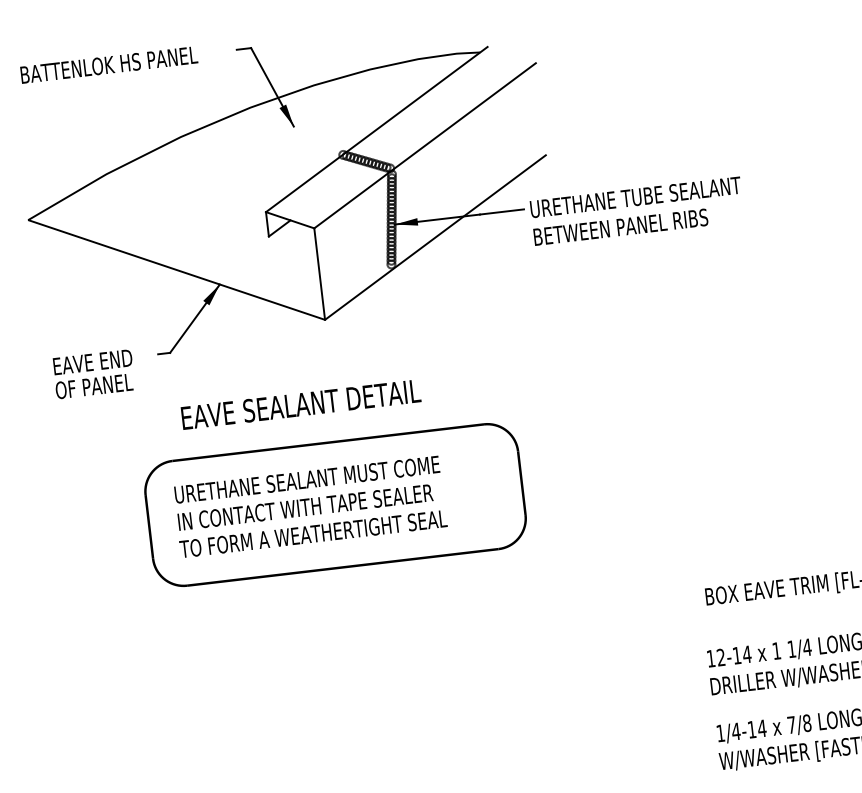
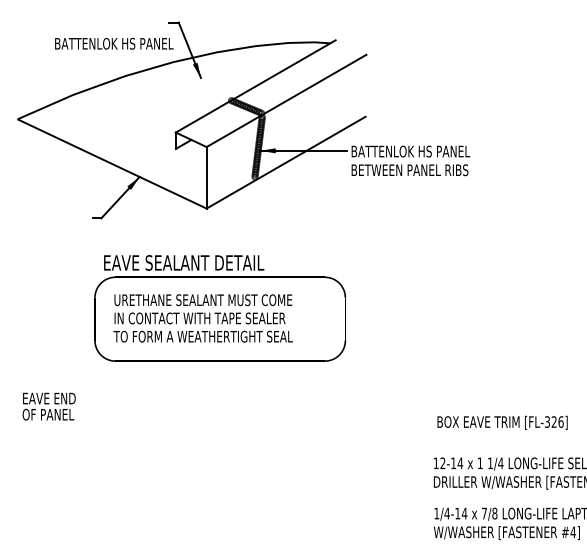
text: (109, 64) -> (114, 43), moved
text: (634, 197) -> (421, 151), URETHANE TUBE SEALANT -> BATTENLOK HS PANEL
text: (92, 374) -> (48, 406), moved
text: (335, 503) -> (220, 318), moved

